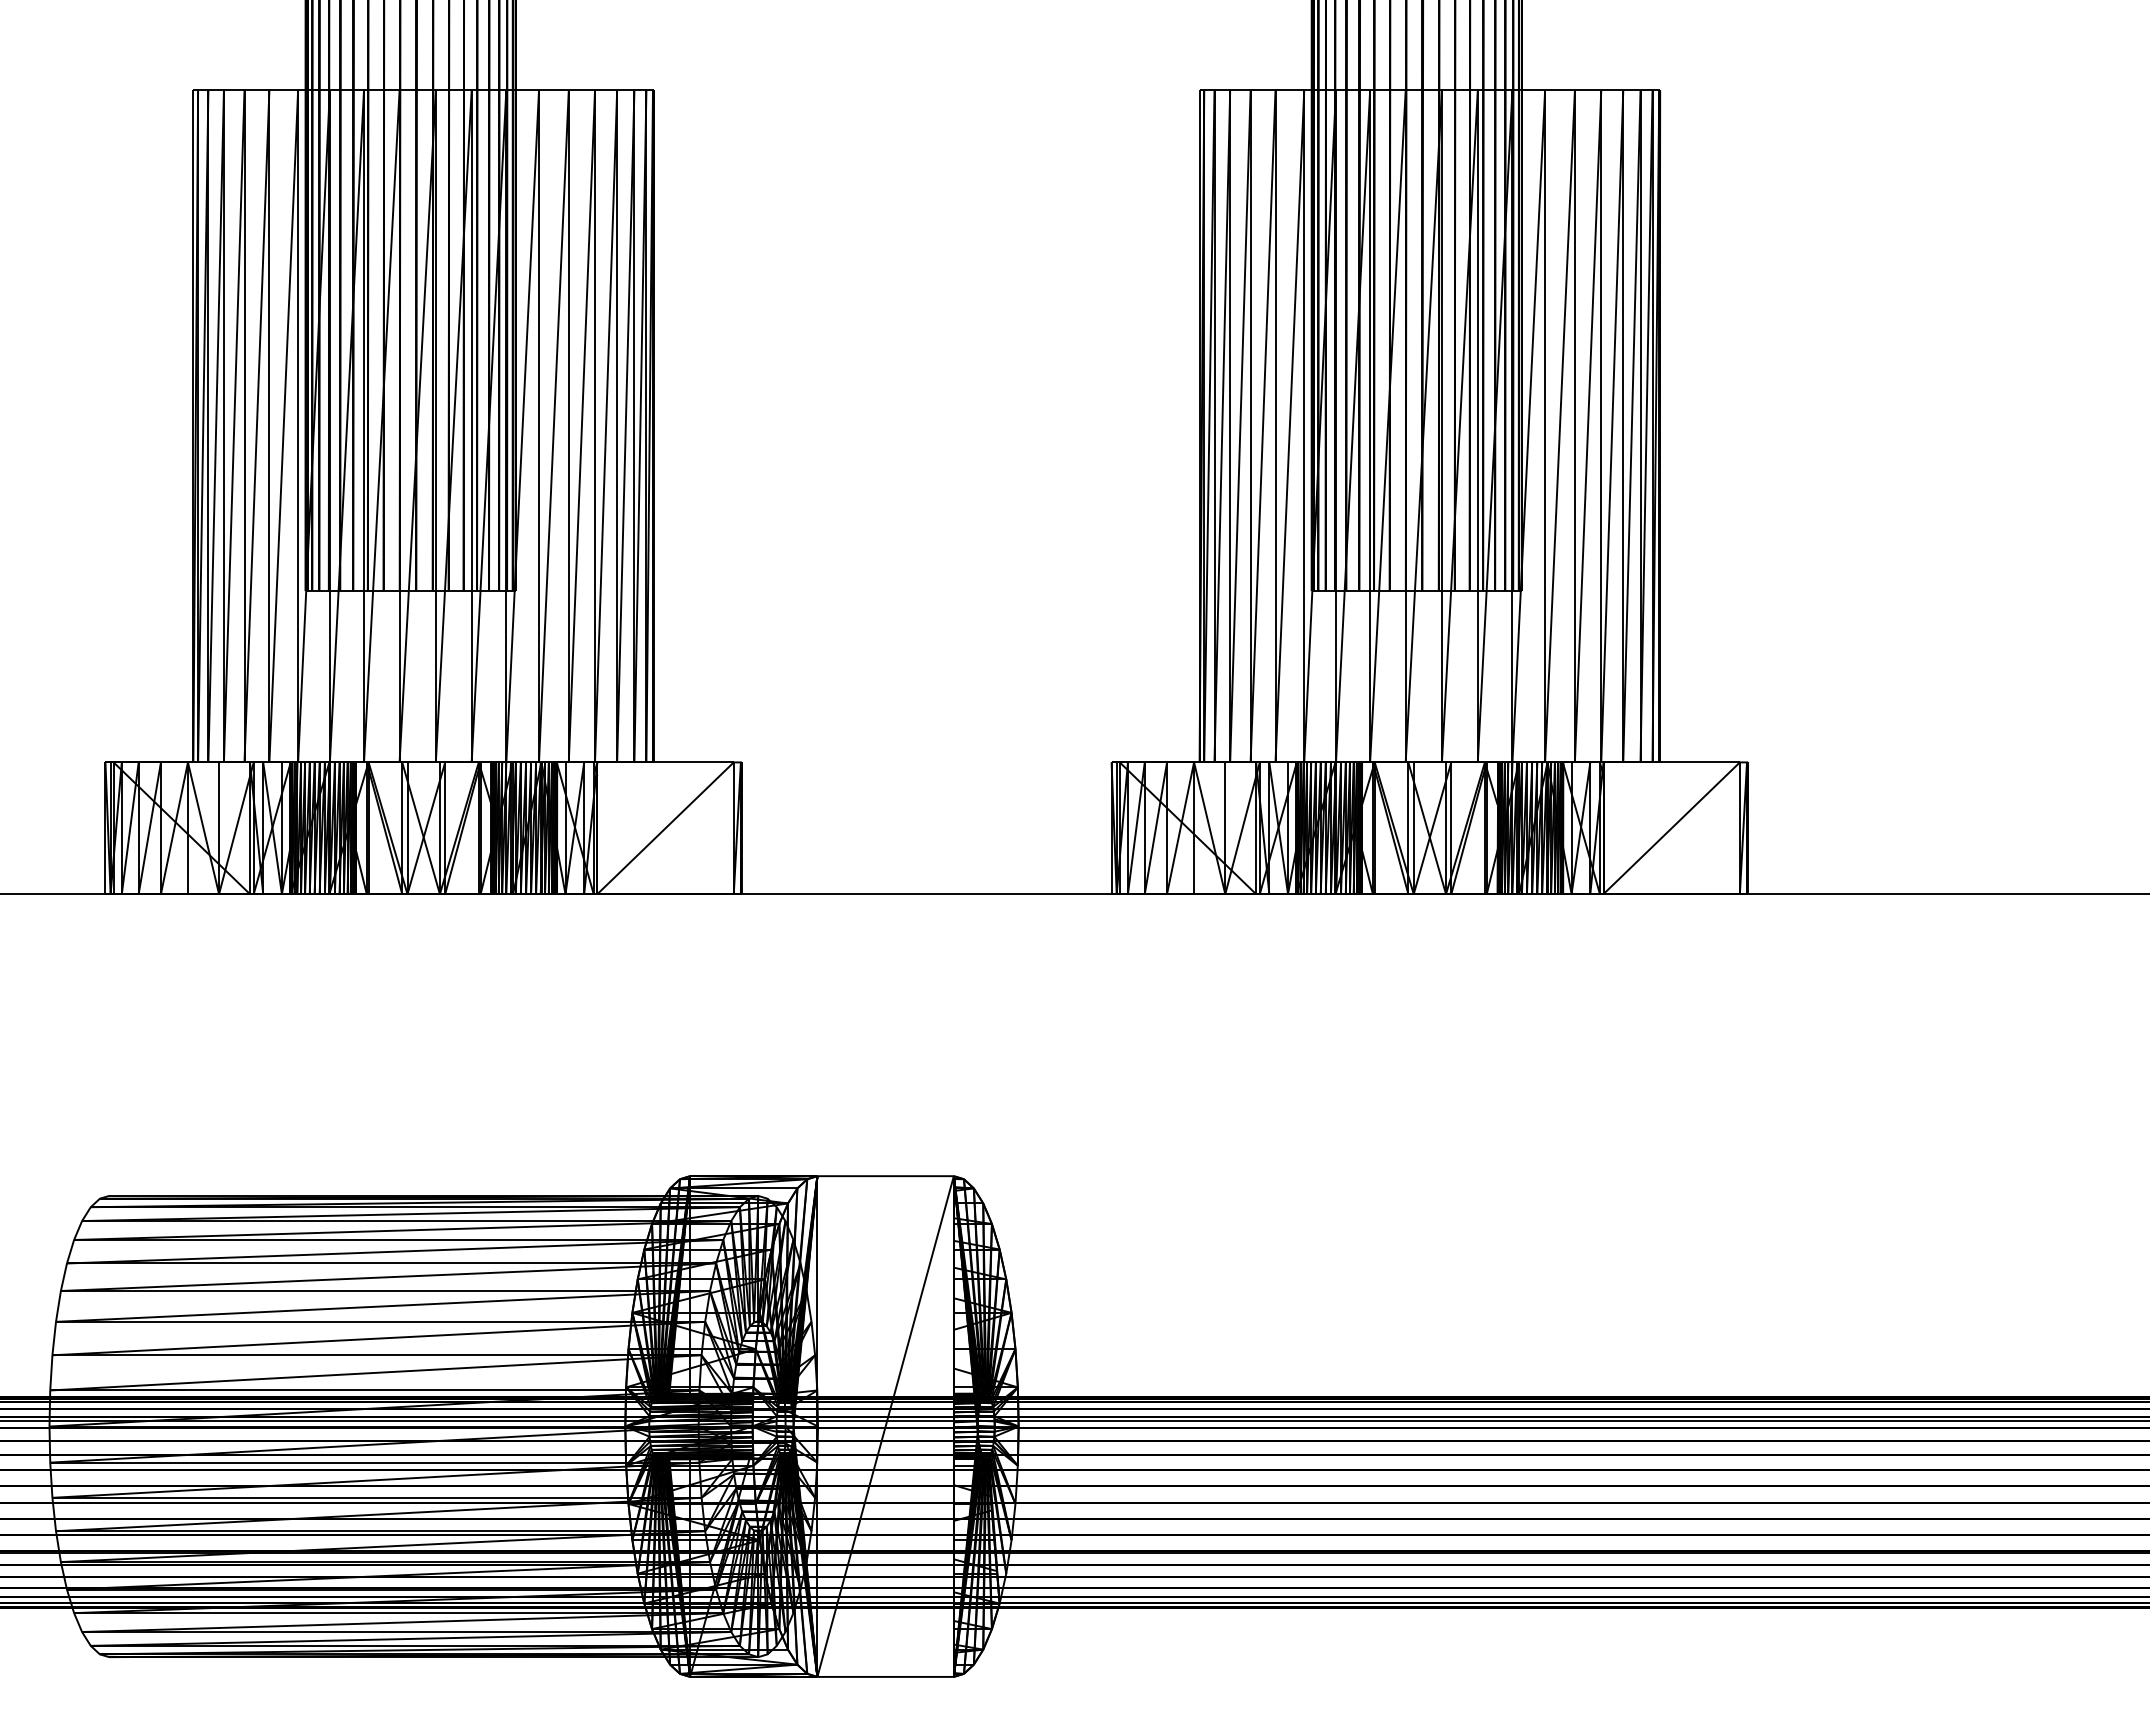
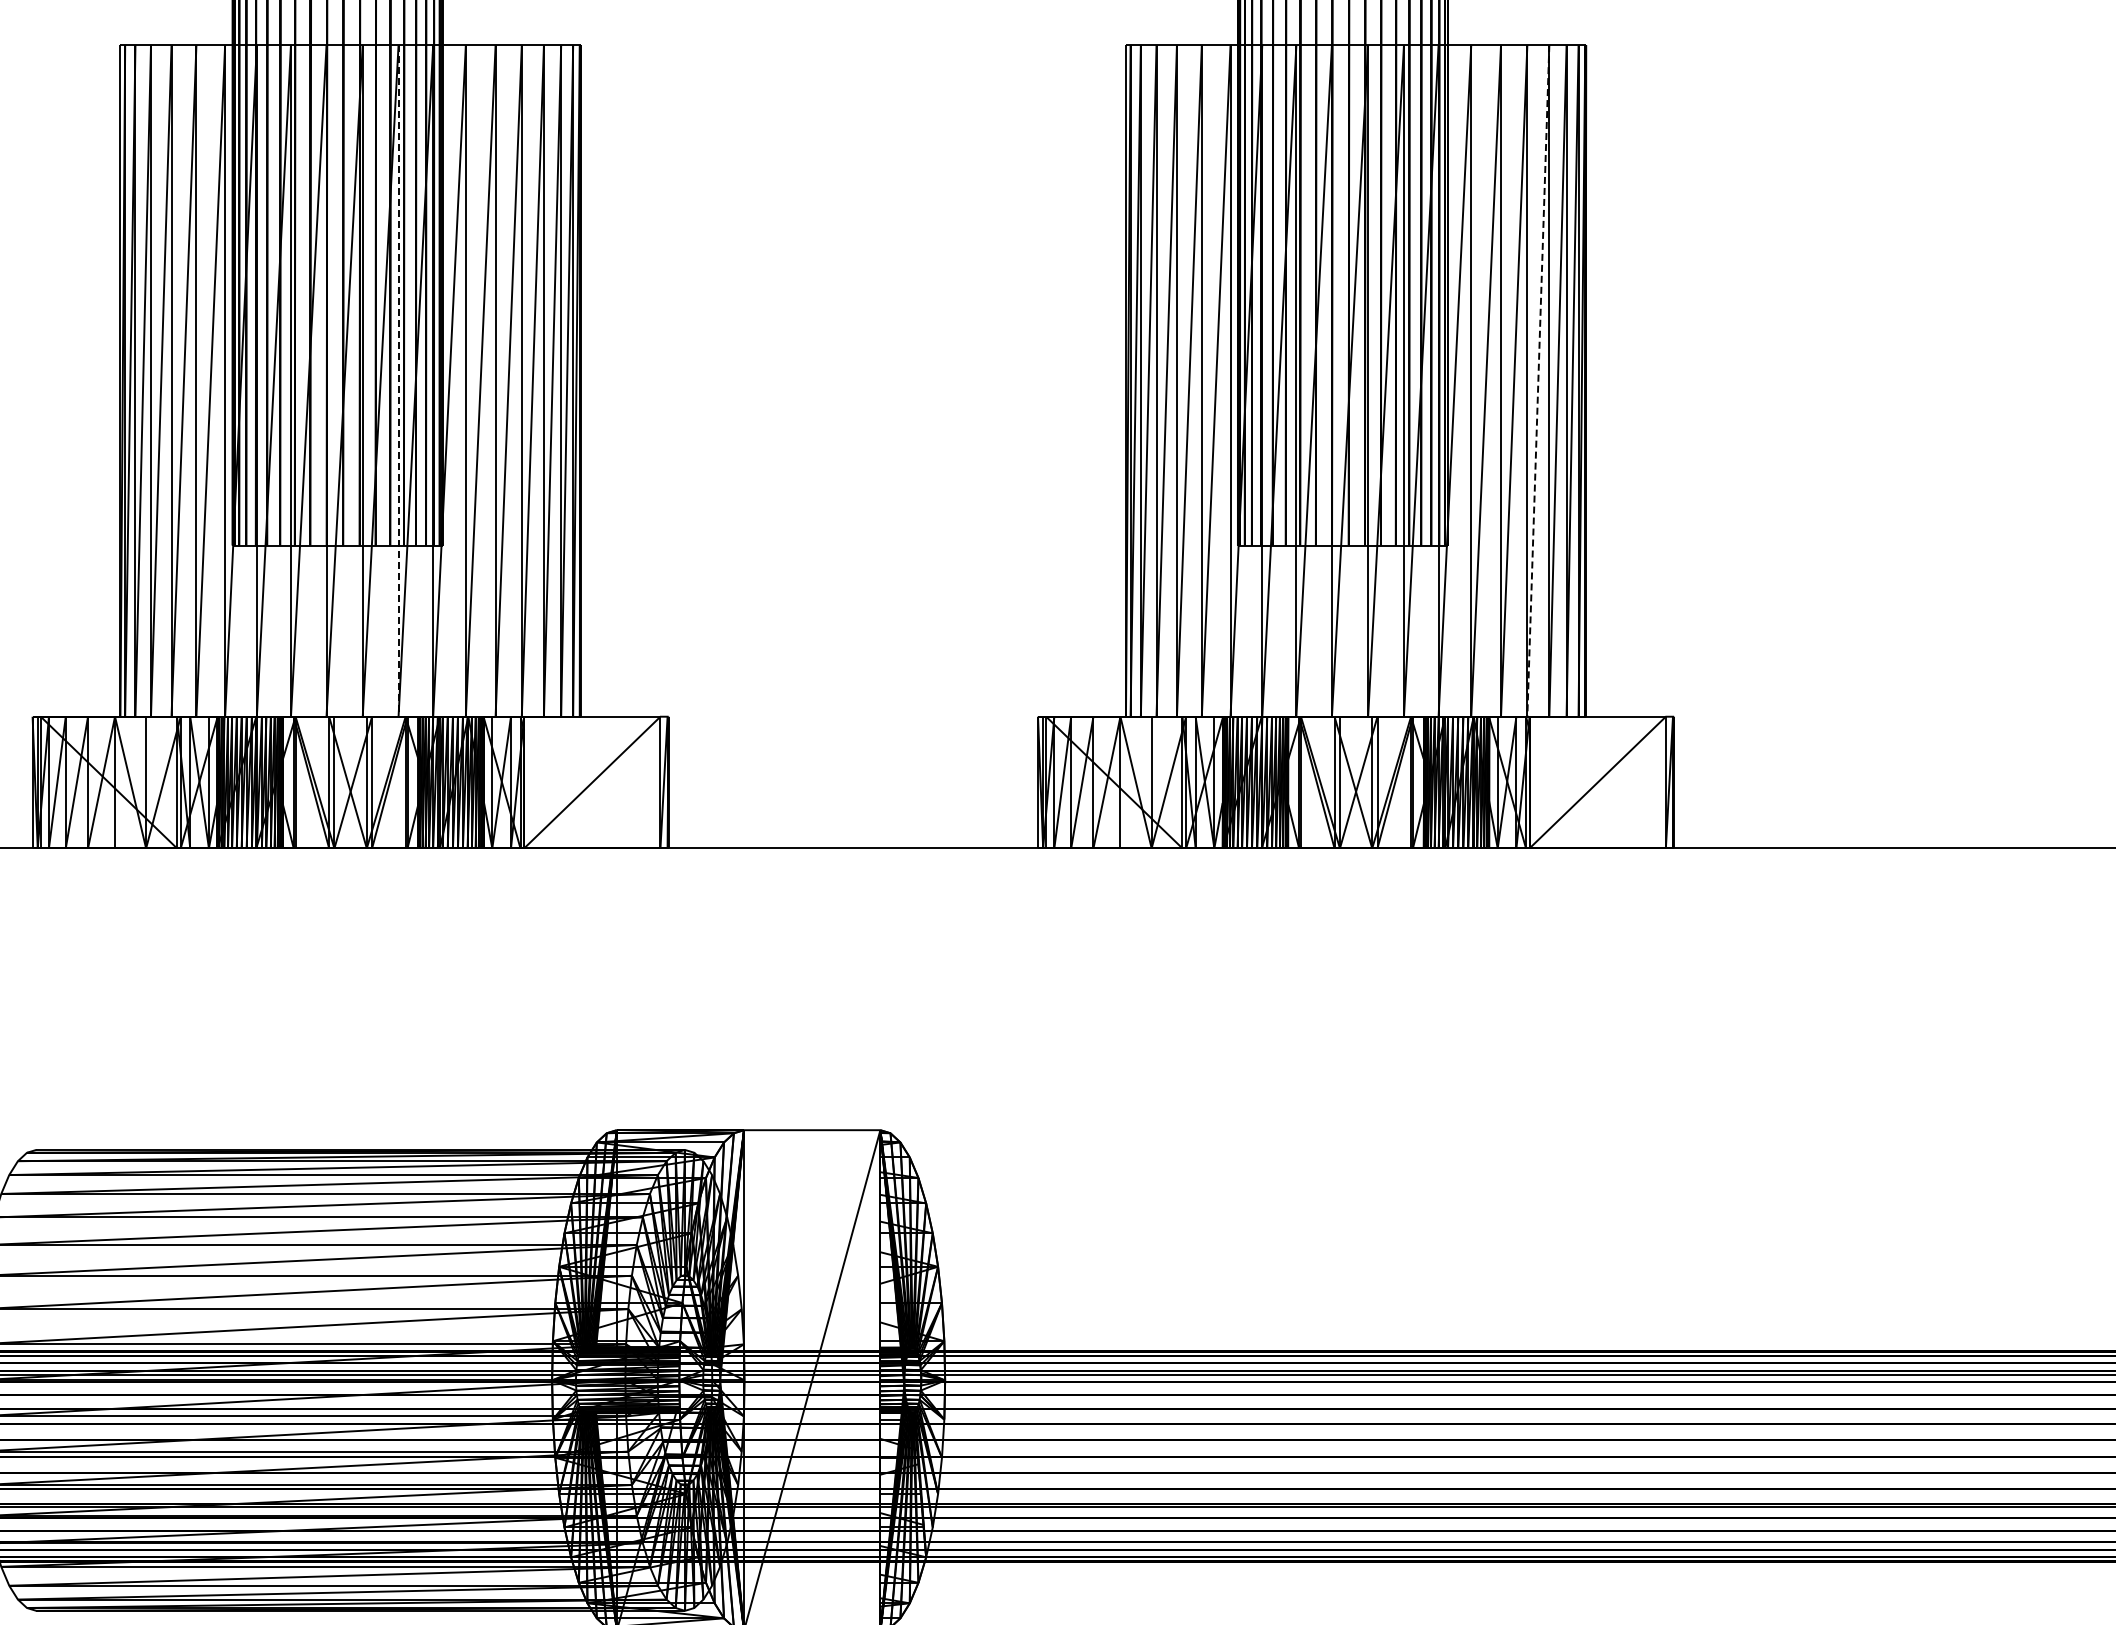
line: (471, 426) -> (398, 381), solid -> dashed
line: (1612, 426) -> (1538, 381), solid -> dashed

